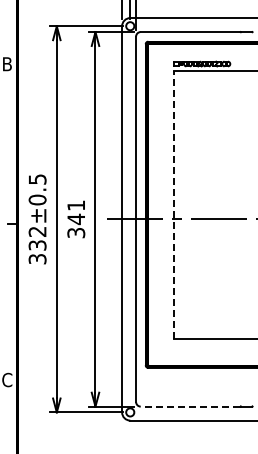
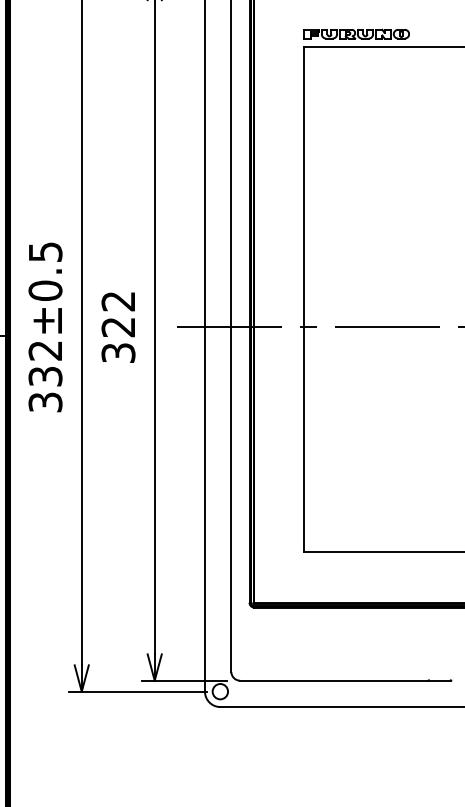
line: (174, 204) -> (303, 299), dashed -> solid
text: (75, 212) -> (117, 314), 341 -> 322
line: (190, 406) -> (334, 680), dashed -> solid

